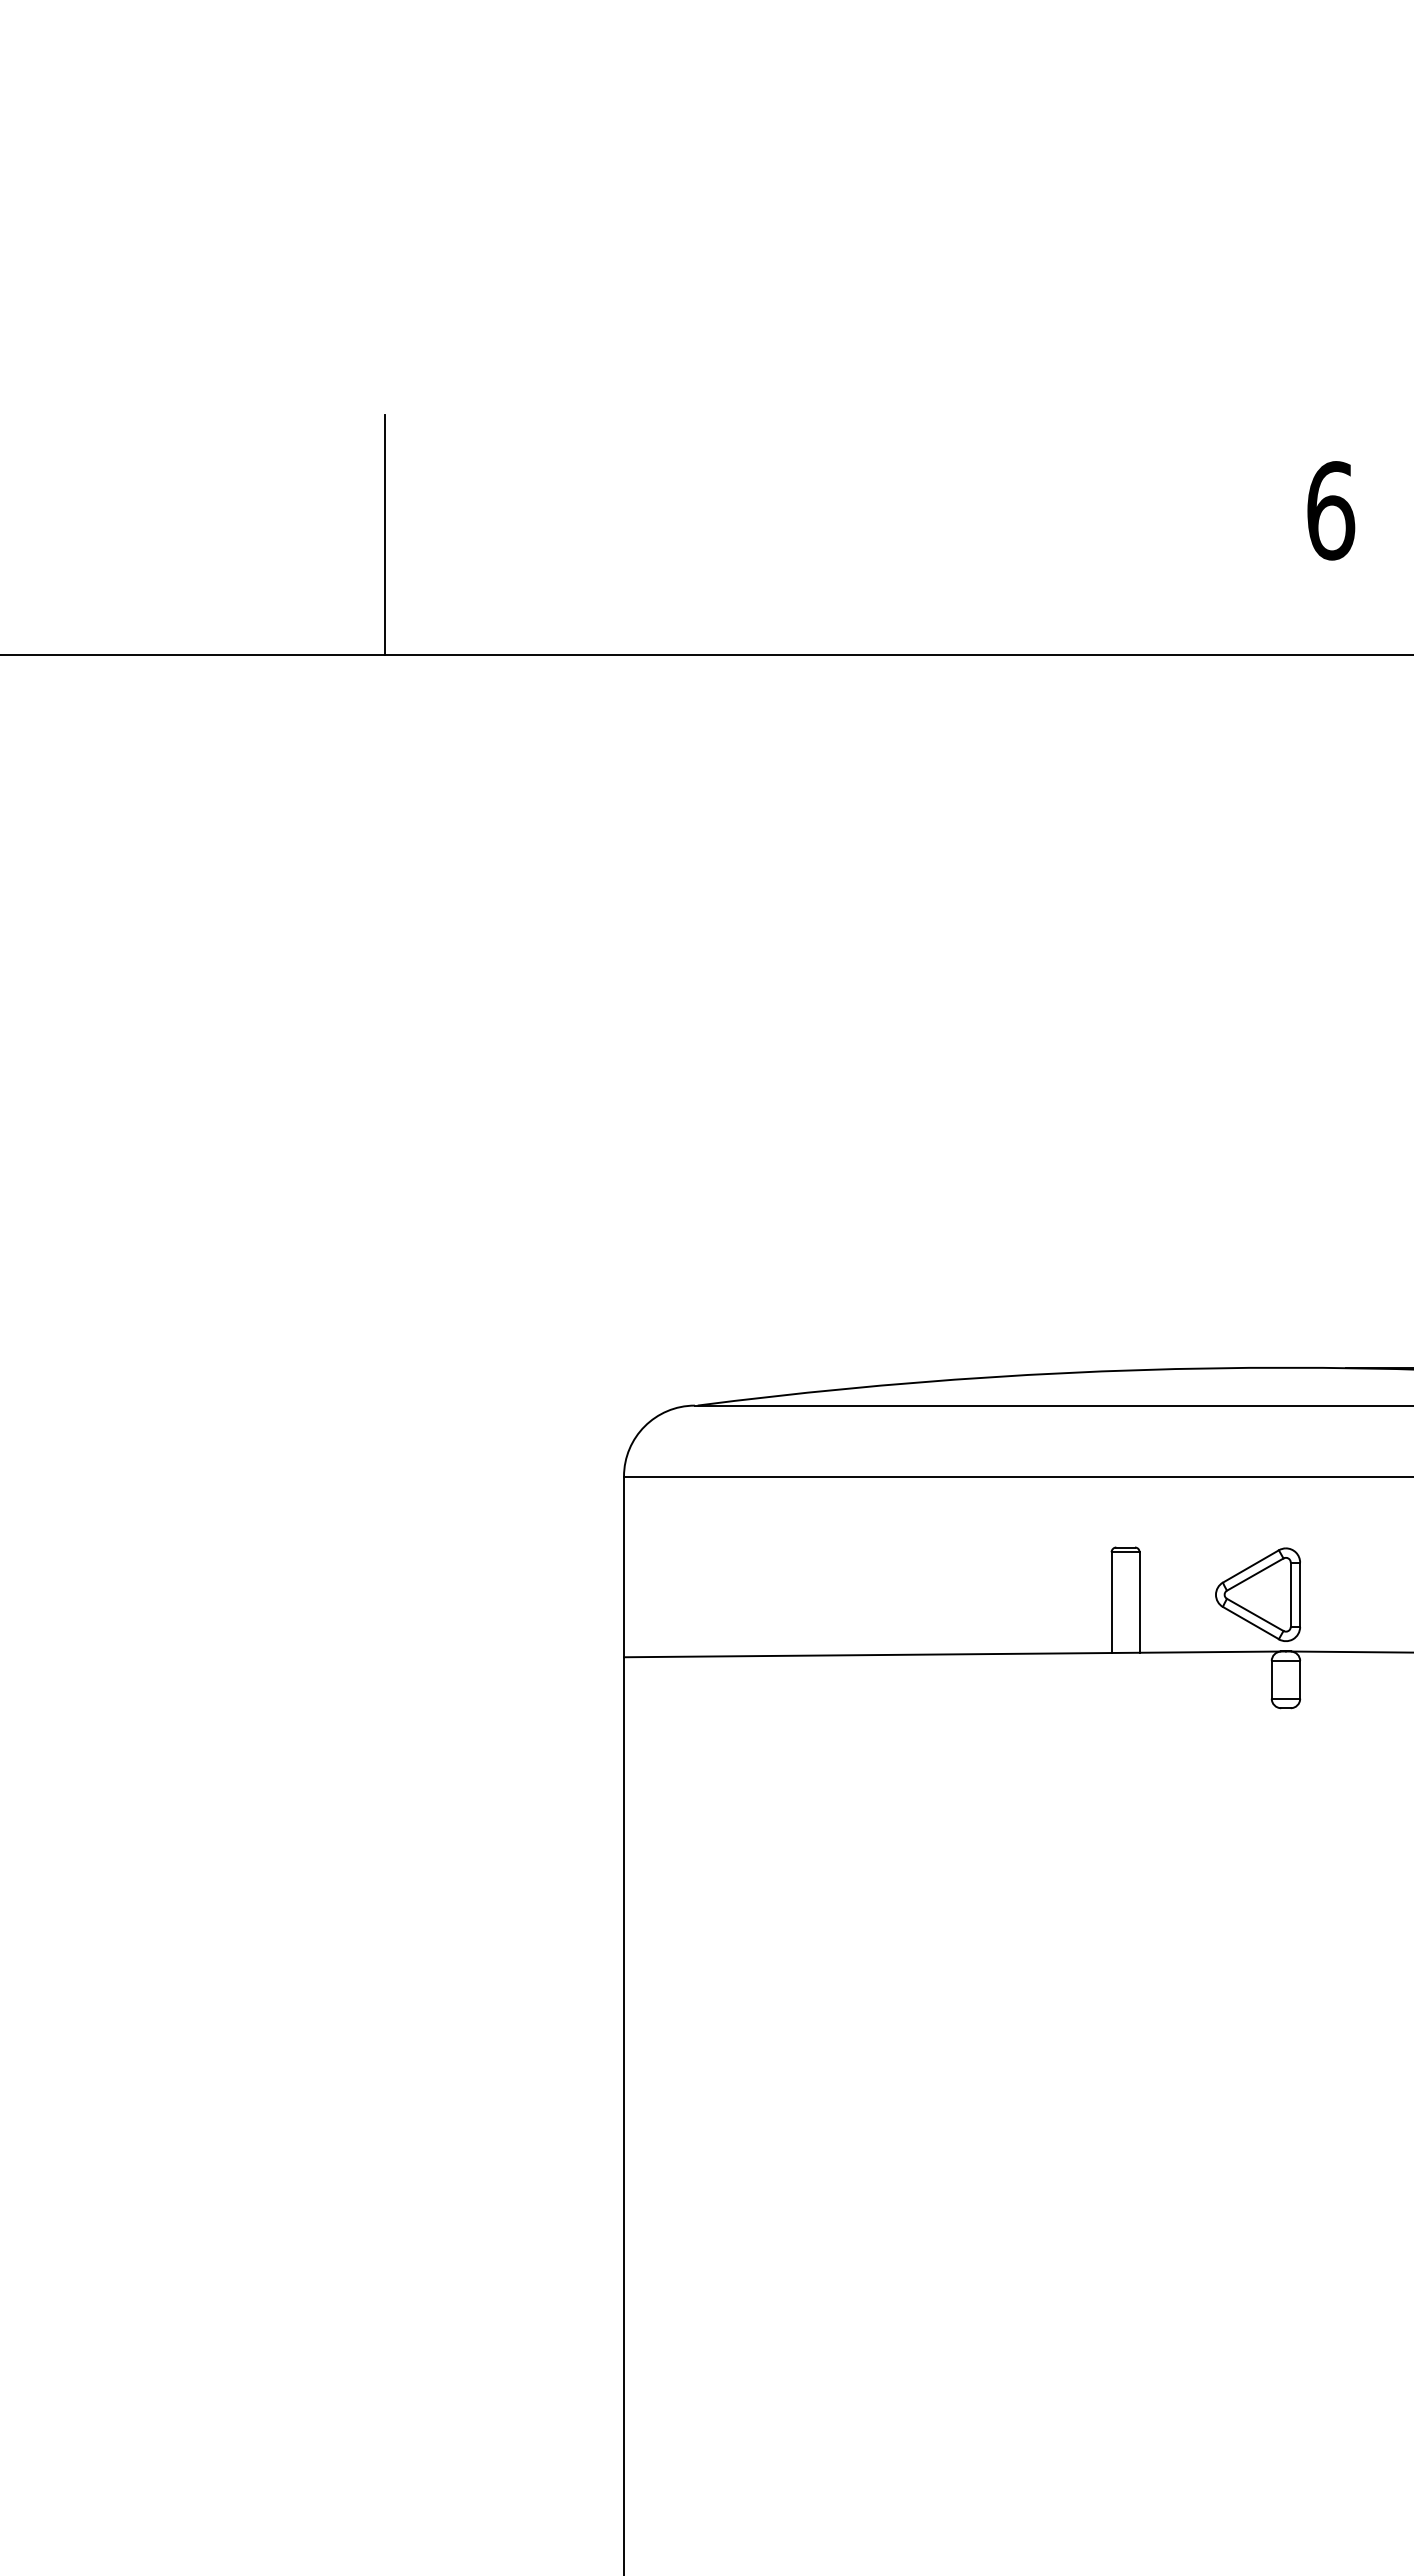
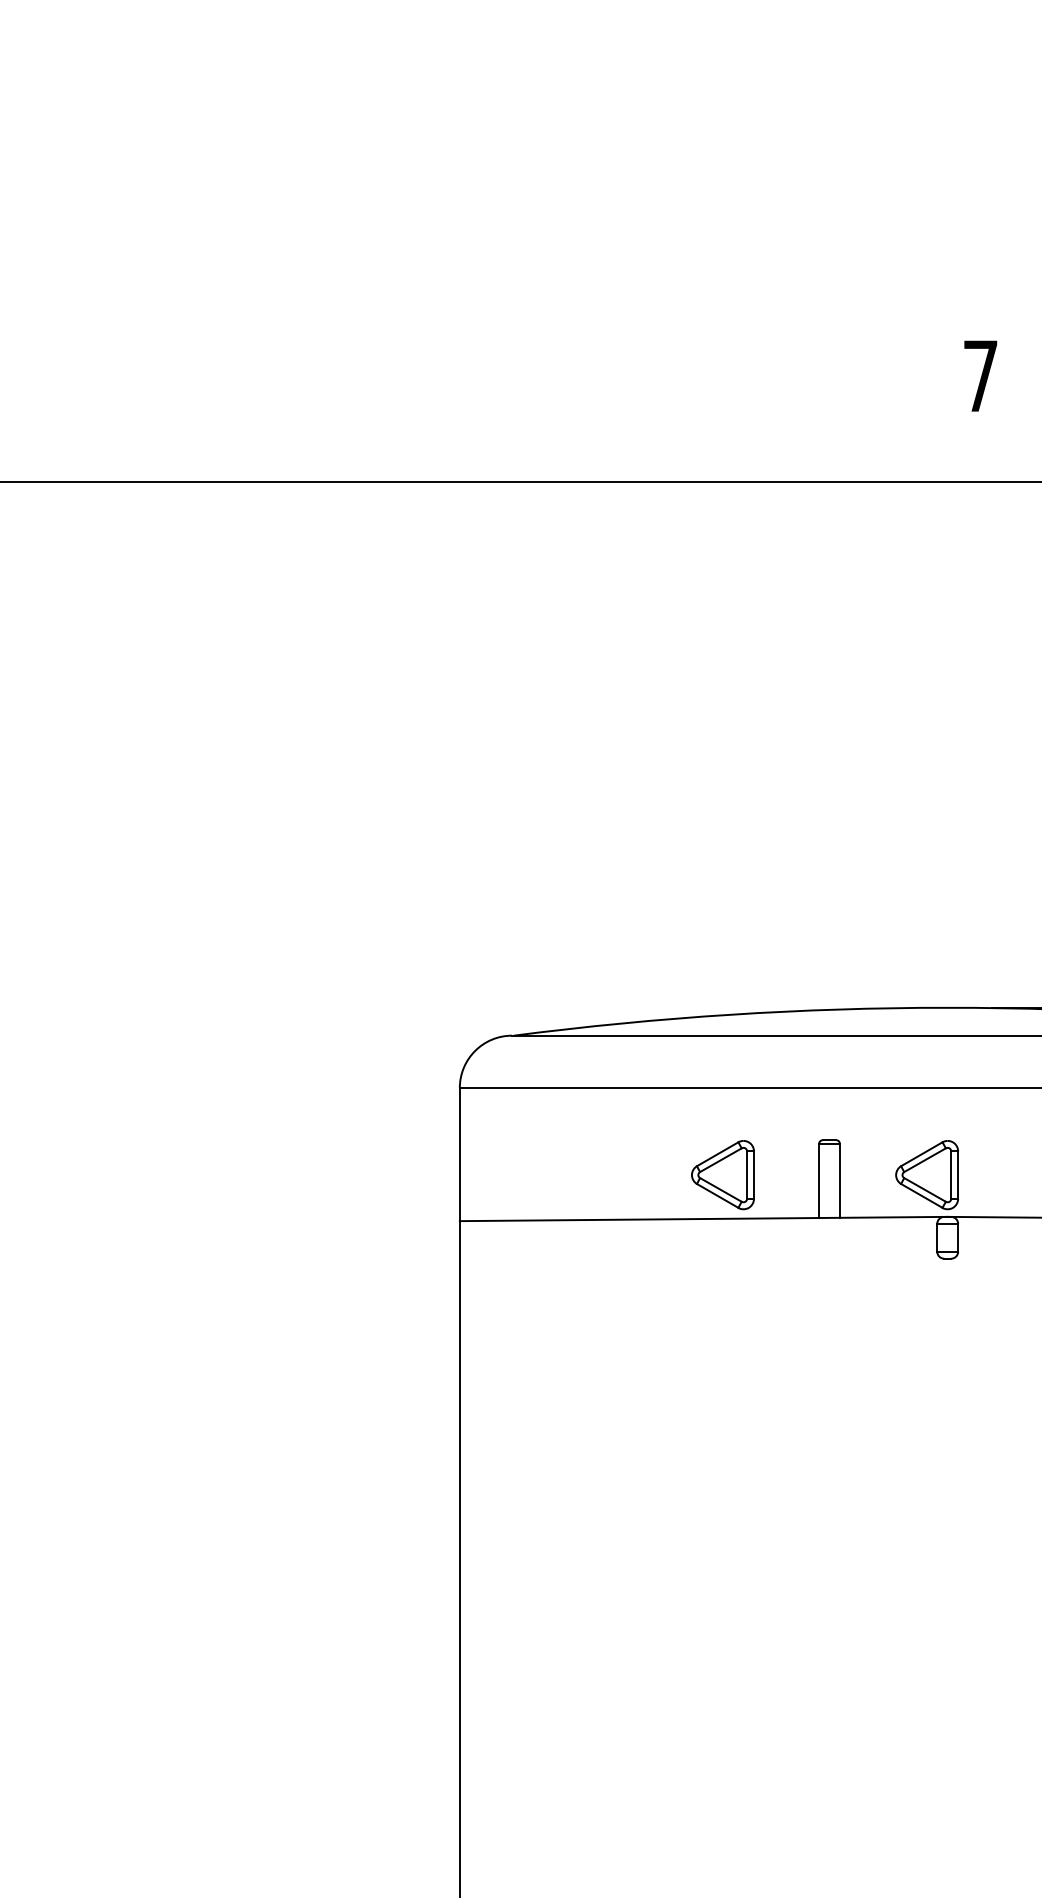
text: (1331, 510) -> (981, 375), 6 -> 7
line: (384, 534) -> (283, 393), removed
part: (980, 1594) -> (722, 1174), added

